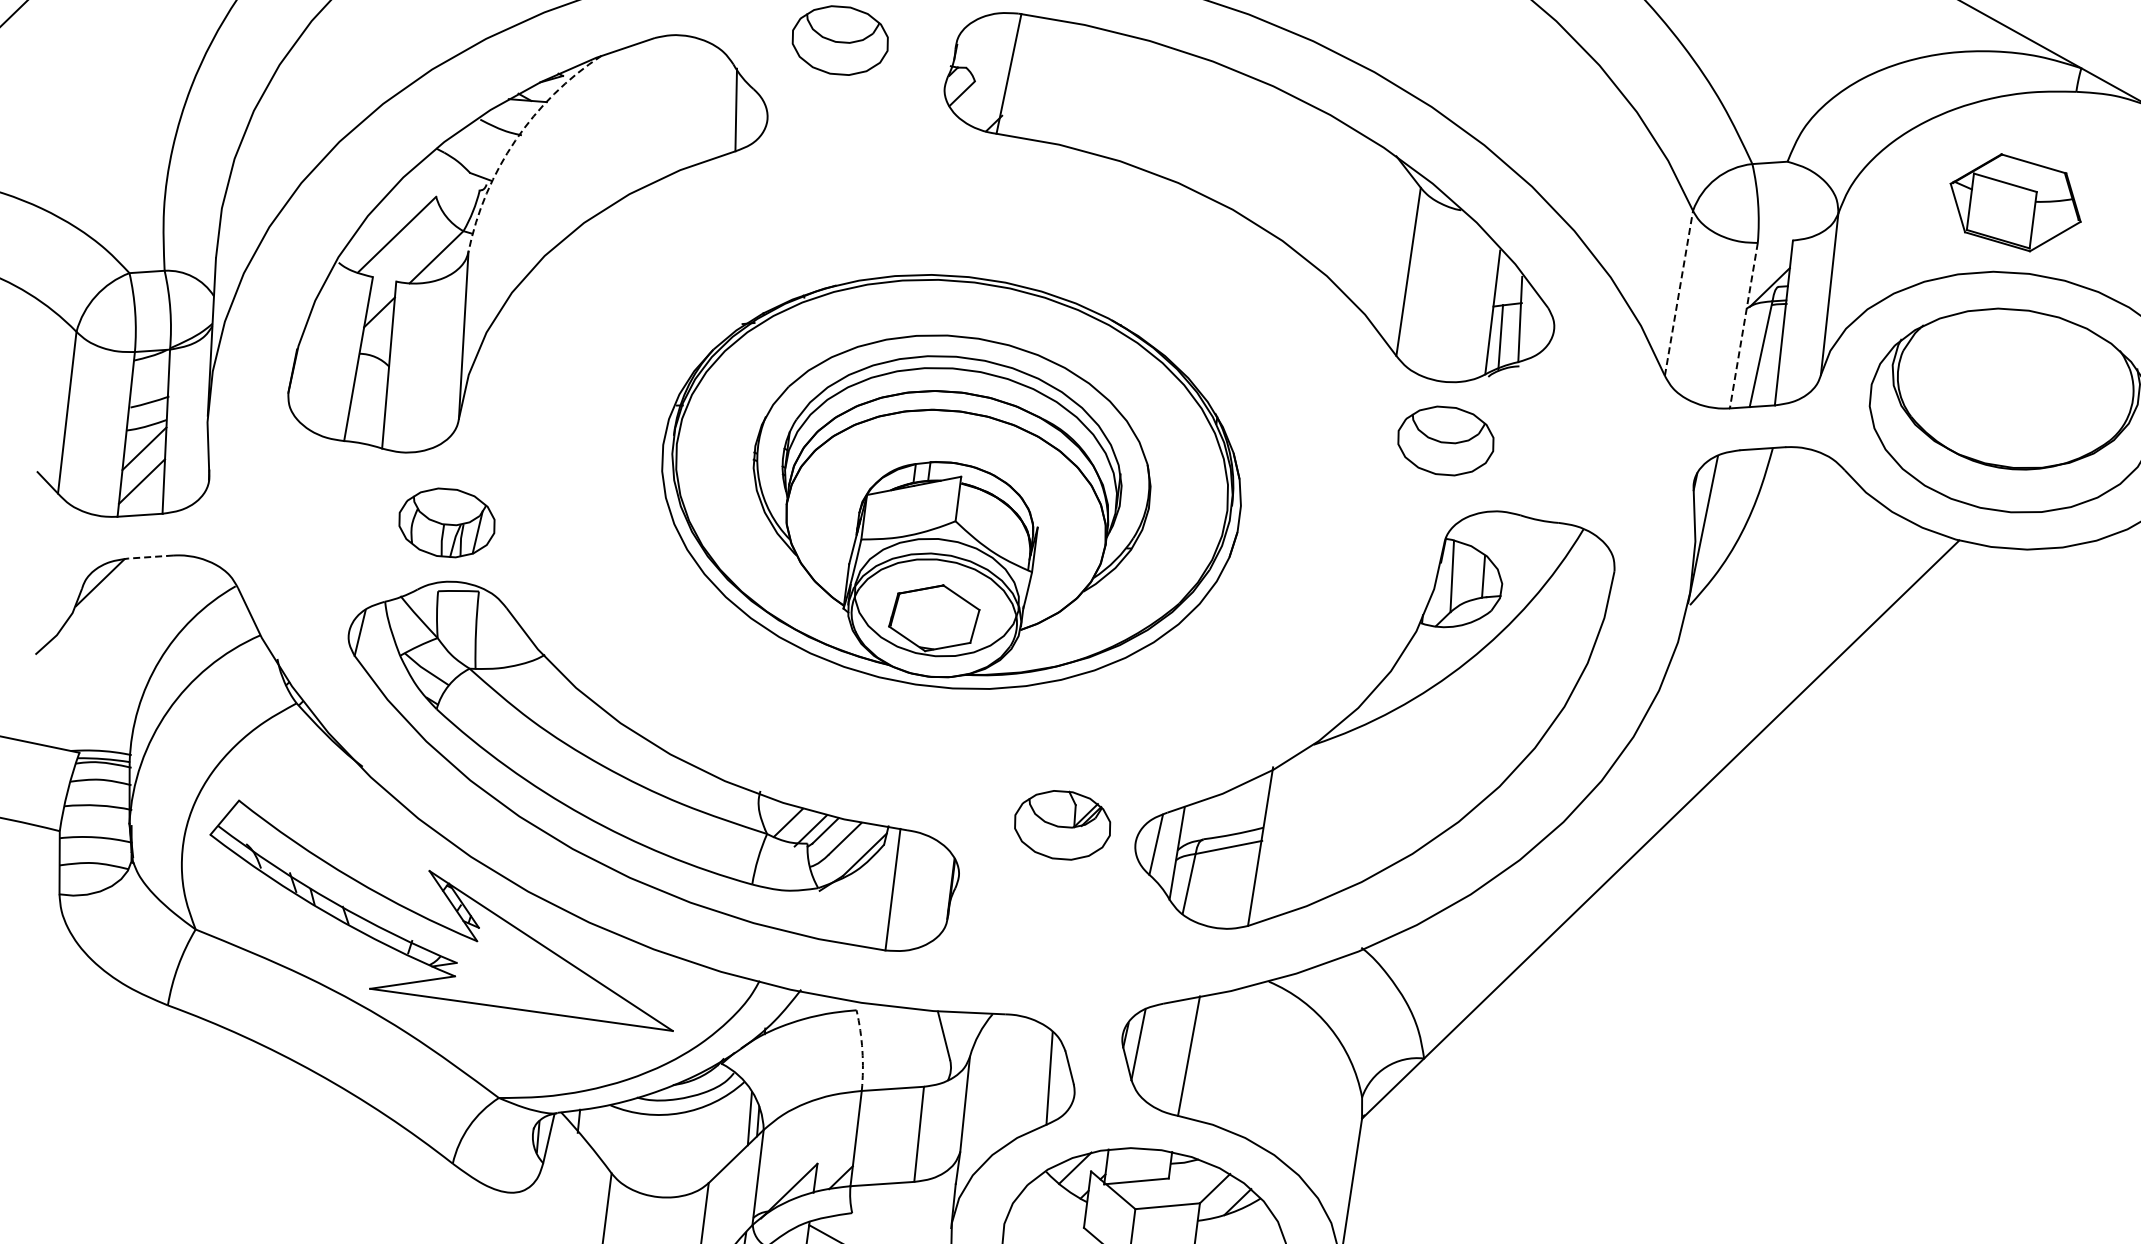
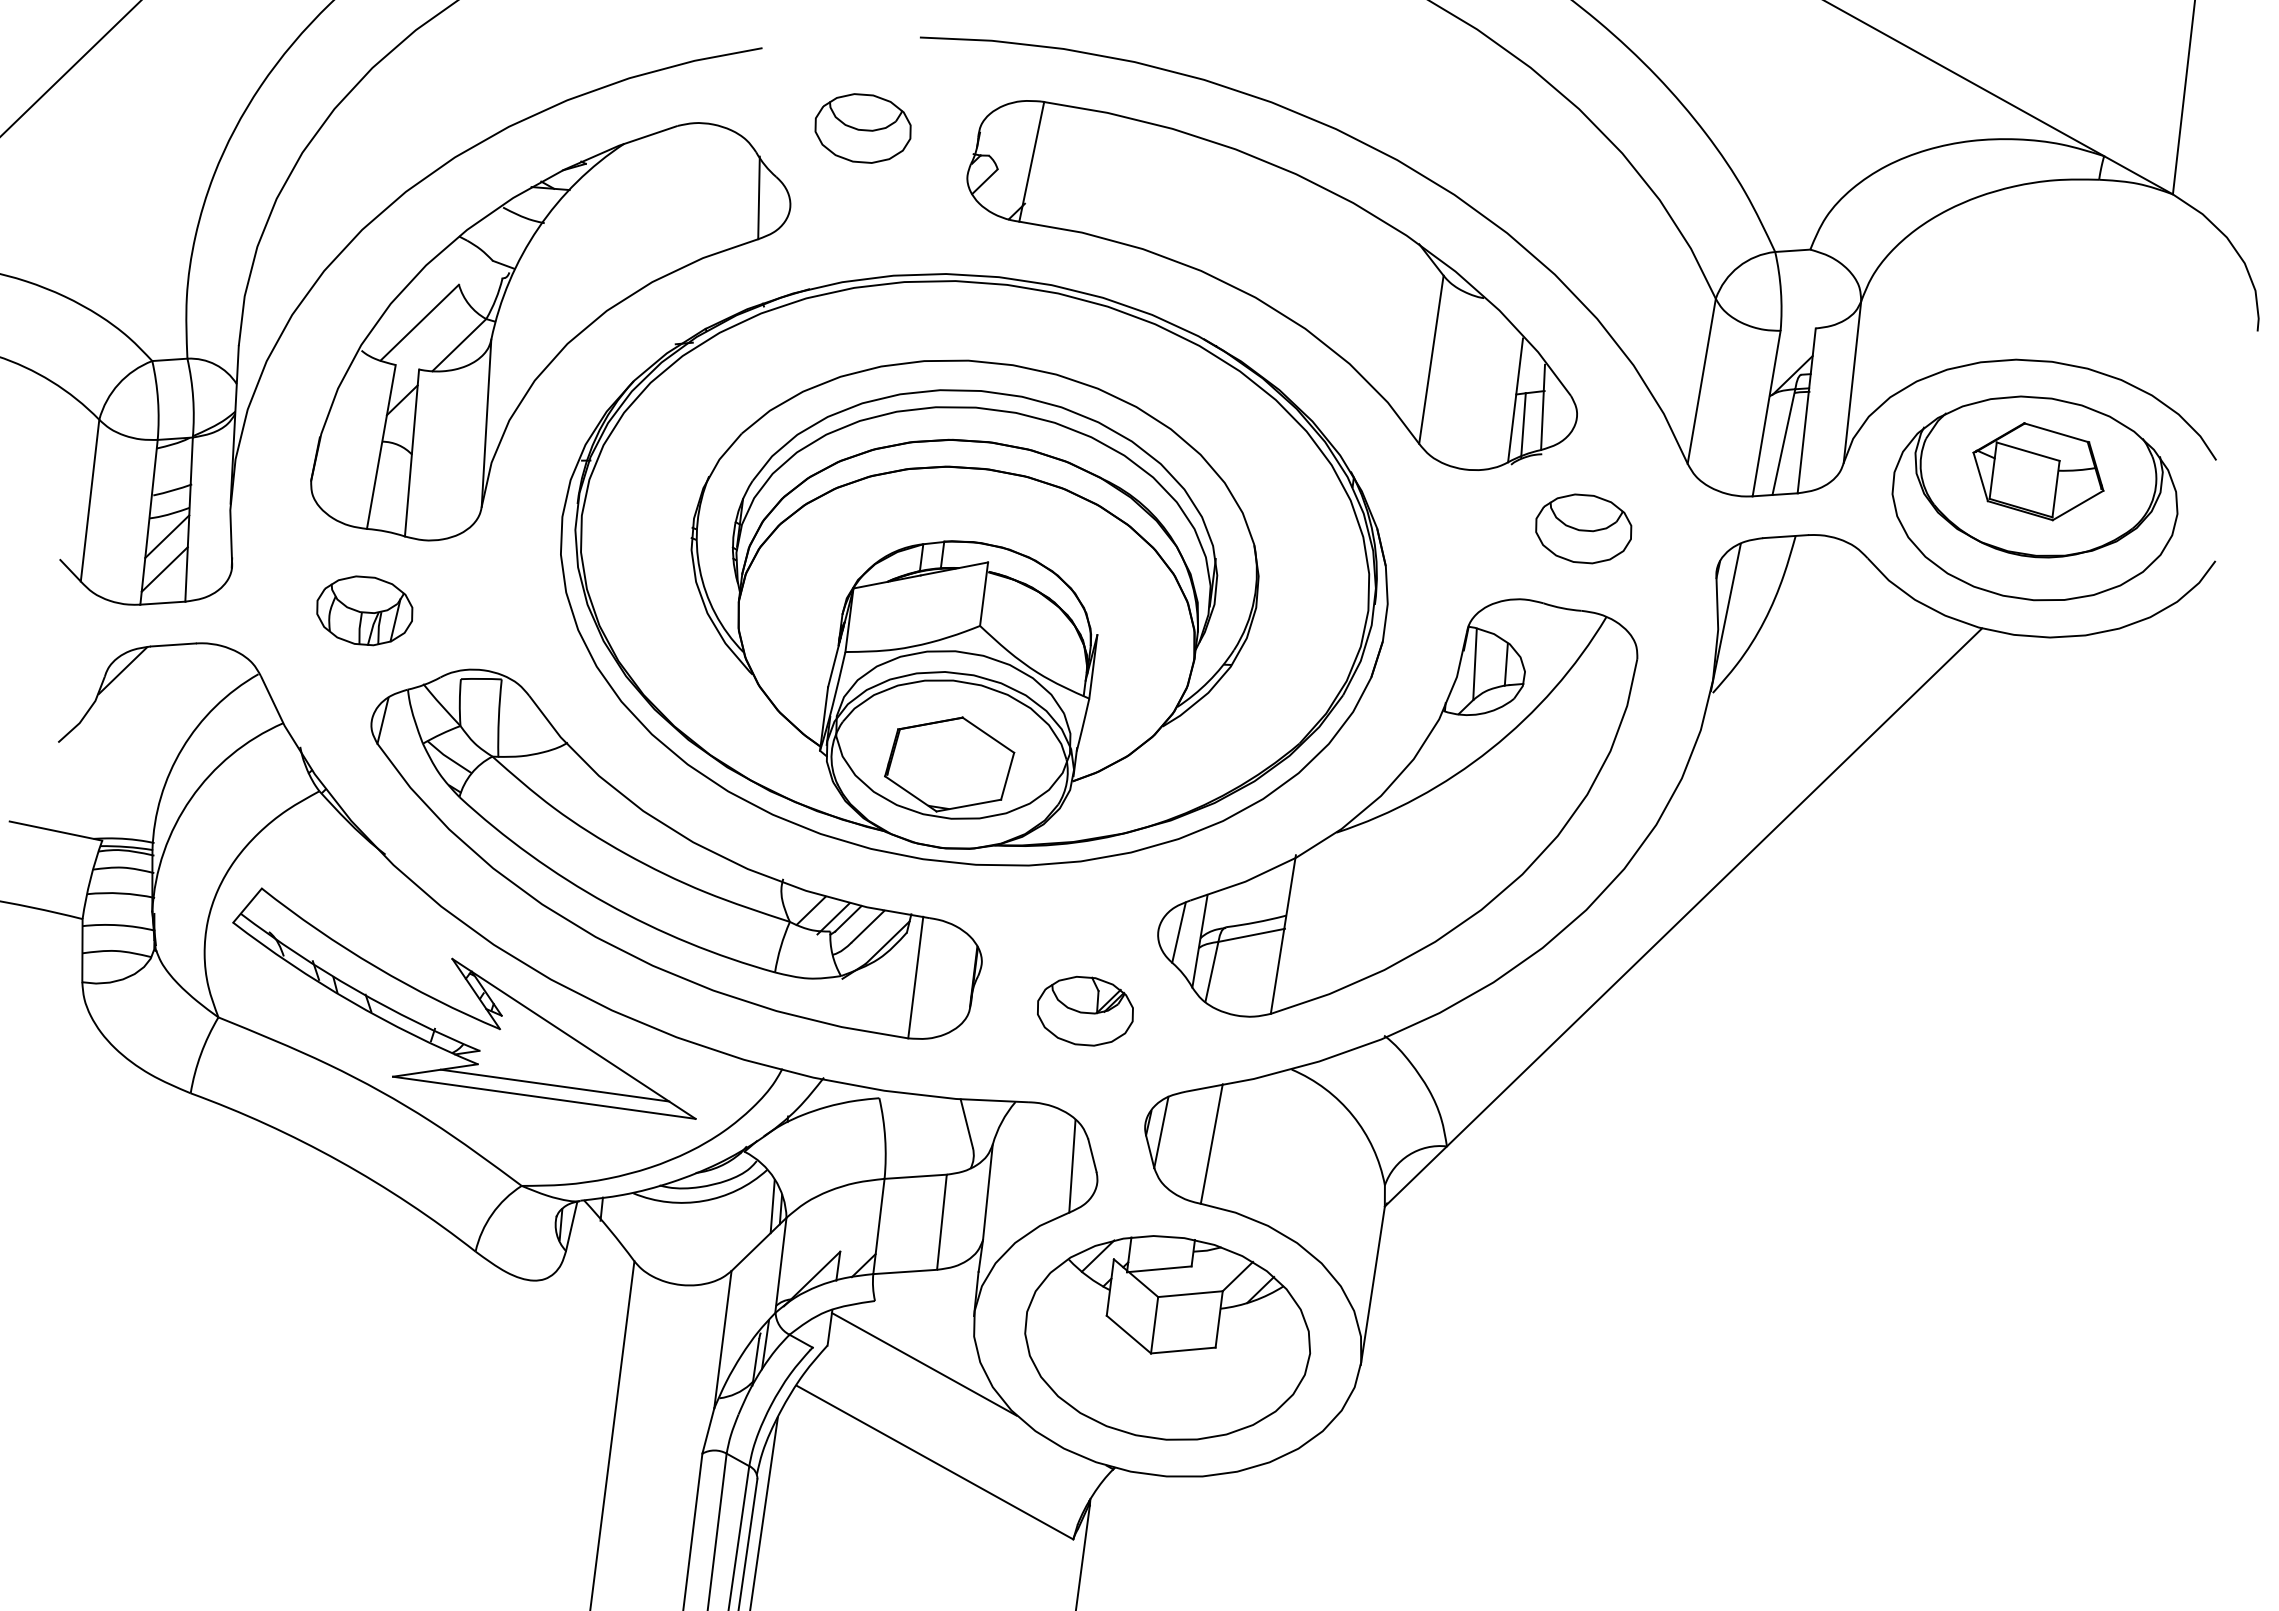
arc: (515, 140) -> (538, 228), dashed -> solid
part: (2015, 202) -> (2038, 471), moved
line: (1678, 293) -> (1701, 381), dashed -> solid
line: (1743, 325) -> (1766, 413), dashed -> solid
part: (1445, 440) -> (1583, 528), moved
part: (951, 481) -> (974, 569), size x1.43
part: (446, 522) -> (364, 610), moved
line: (150, 556) -> (173, 644), dashed -> solid
part: (1062, 825) -> (1085, 1011), moved
line: (531, 997) -> (554, 1085), added
arc: (862, 1050) -> (885, 1138), dashed -> solid

